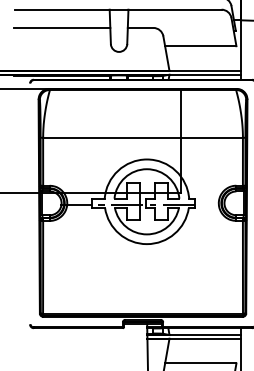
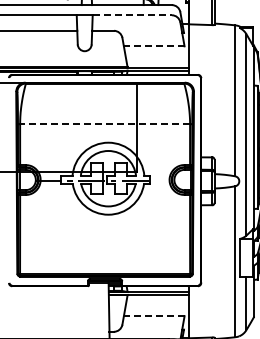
line: (175, 9) -> (132, 15), solid -> dashed
line: (199, 46) -> (153, 46), solid -> dashed
line: (143, 138) -> (105, 124), solid -> dashed
line: (199, 363) -> (153, 316), solid -> dashed

